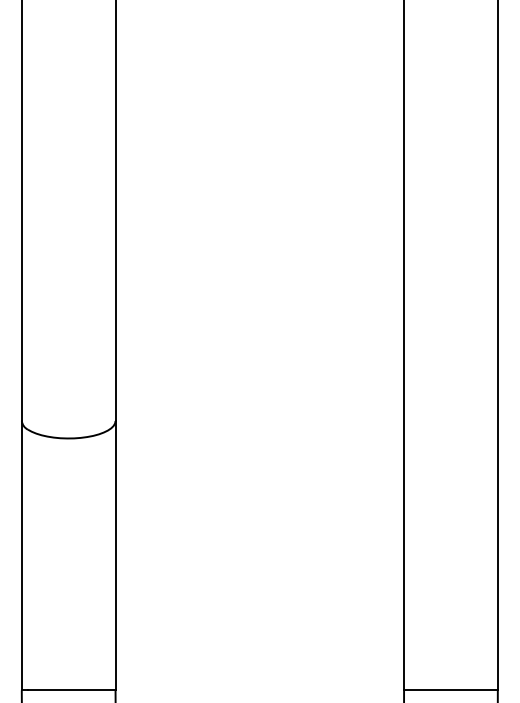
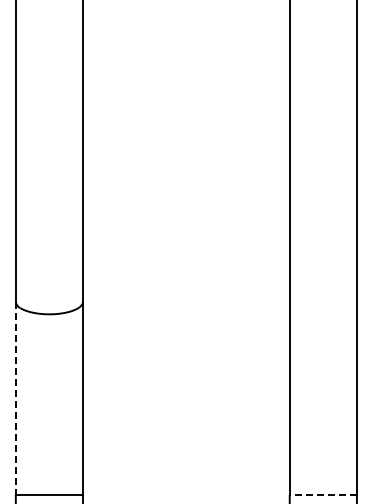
line: (21, 555) -> (15, 398), solid -> dashed
line: (451, 689) -> (323, 494), solid -> dashed

